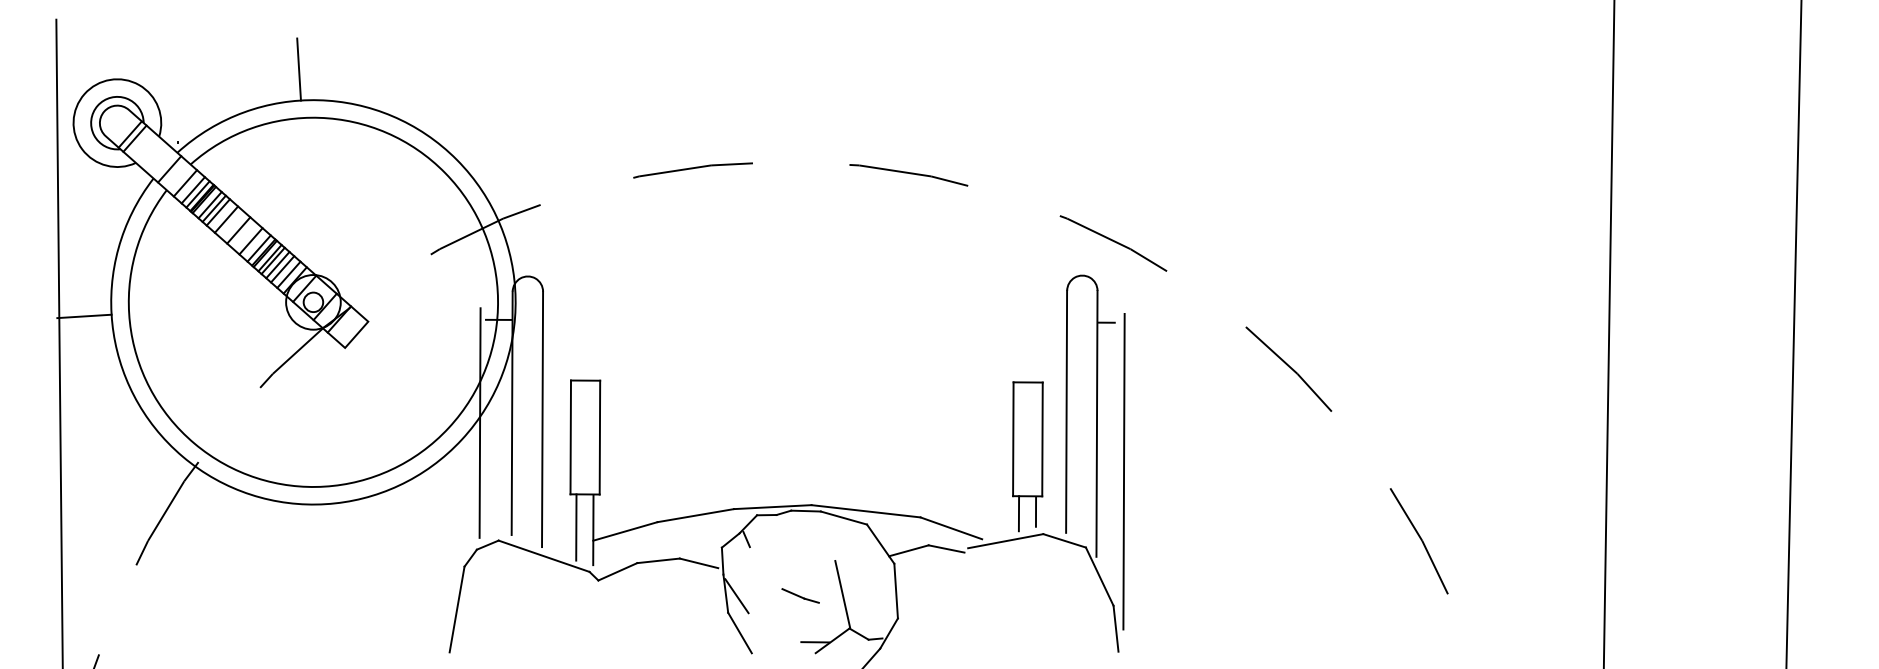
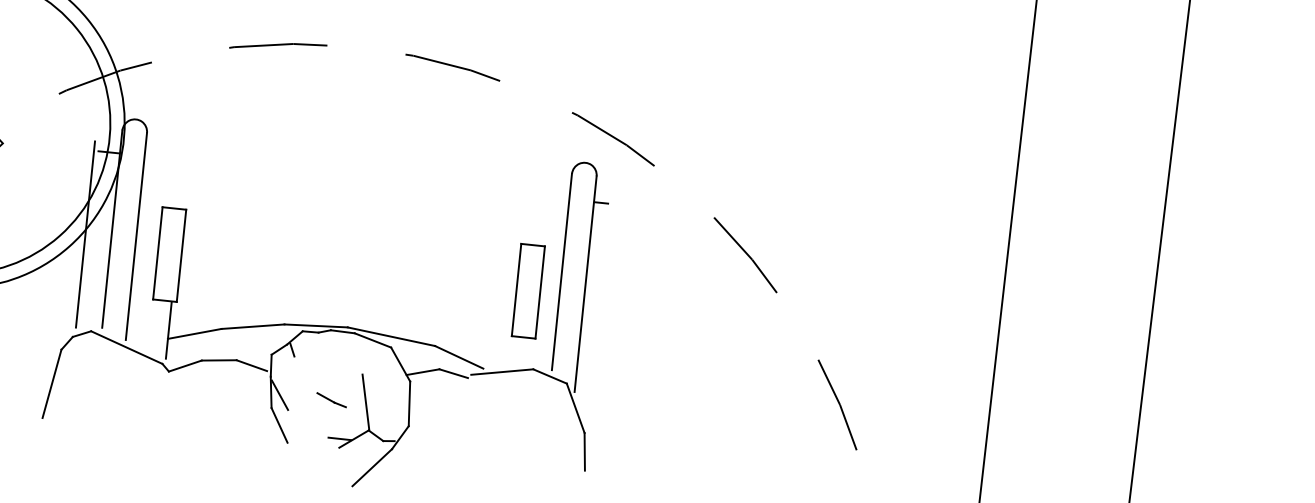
line: (1123, 471) -> (603, 324), removed
line: (1035, 511) -> (528, 350), removed
line: (1018, 513) -> (514, 350), removed
line: (576, 527) -> (155, 326), removed

